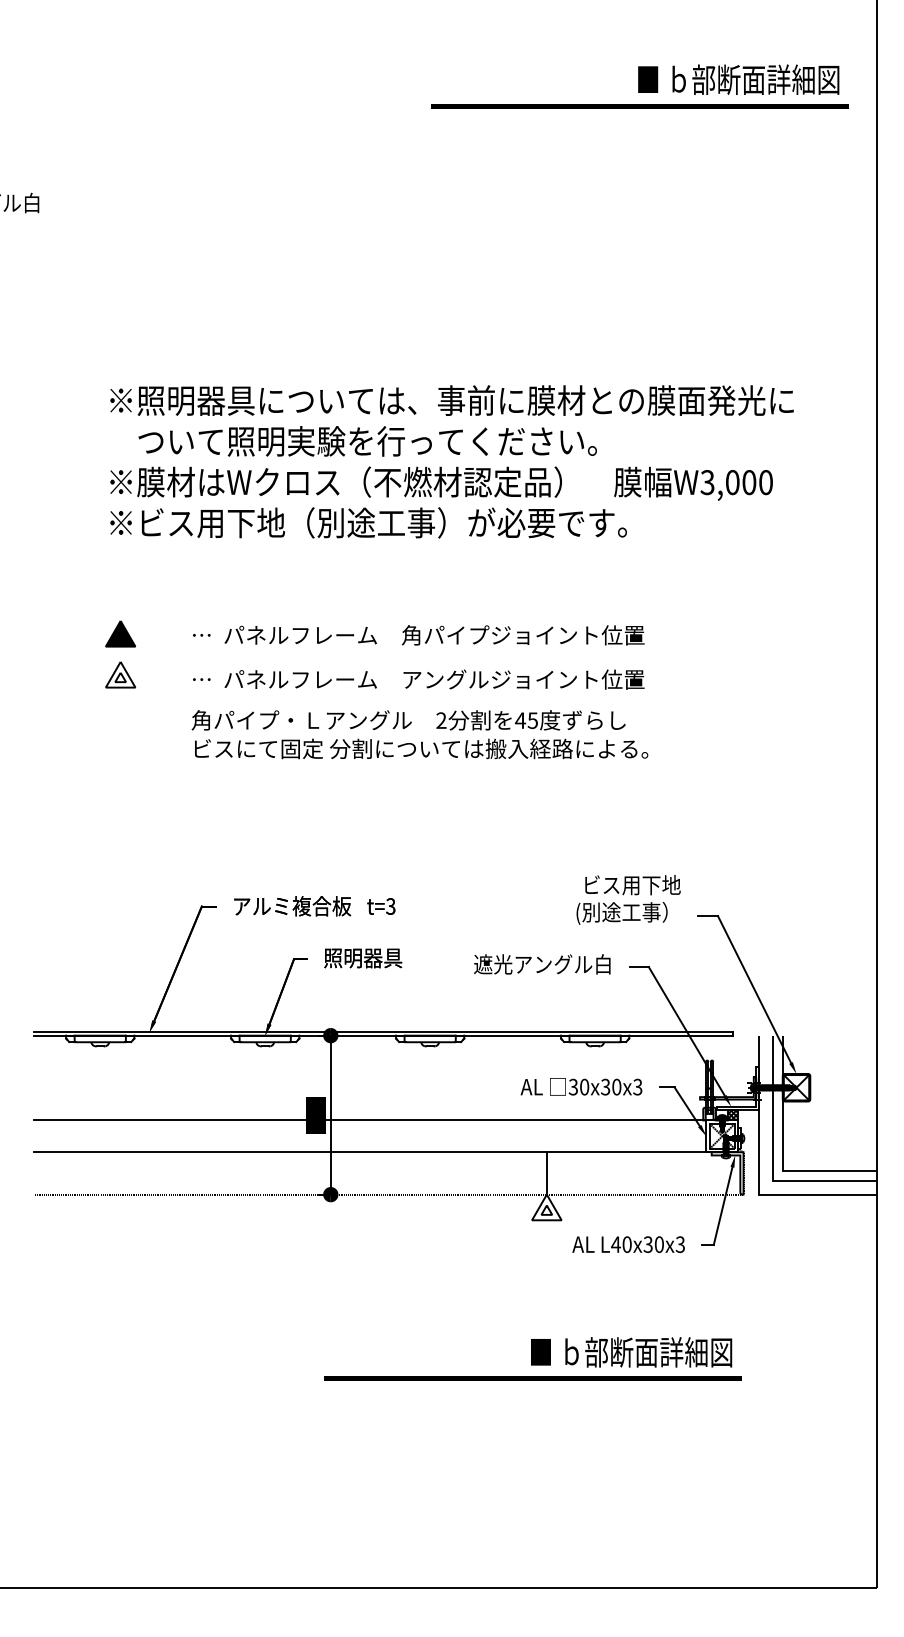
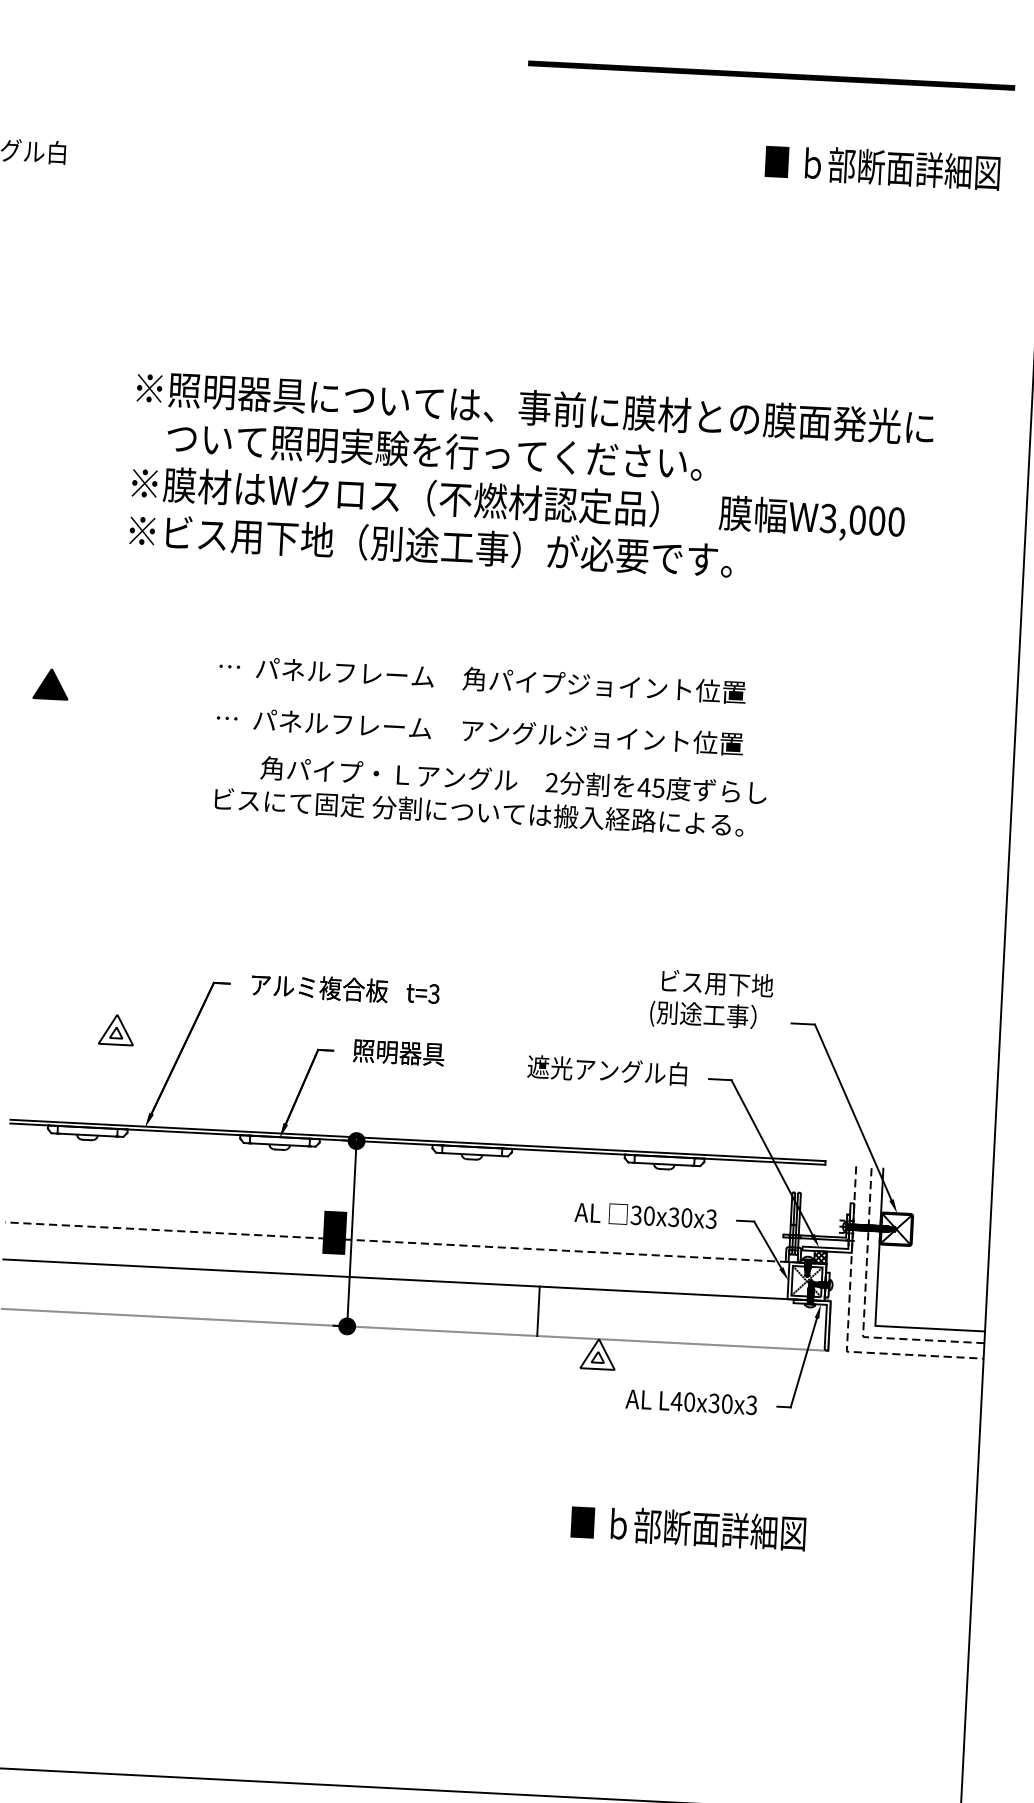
text: (738, 79) -> (882, 167), moved
part: (120, 633) -> (50, 683), moved
part: (120, 674) -> (116, 1029), moved
text: (408, 720) -> (513, 780), moved
line: (385, 1120) -> (415, 1243), solid -> dashed
line: (772, 1161) -> (864, 1313), solid -> dashed
line: (546, 1173) -> (538, 1311), moved
line: (759, 1174) -> (848, 1328), solid -> dashed
line: (532, 1378) -> (571, 1552), removed

